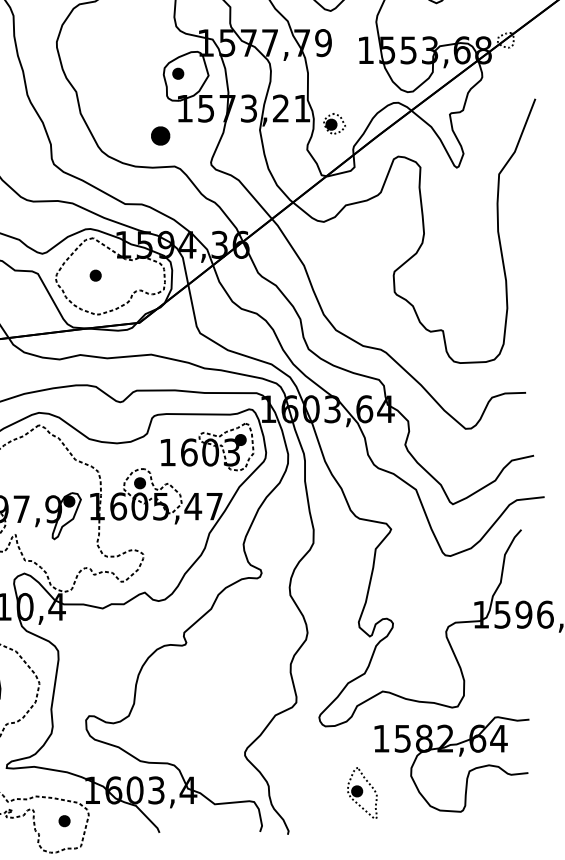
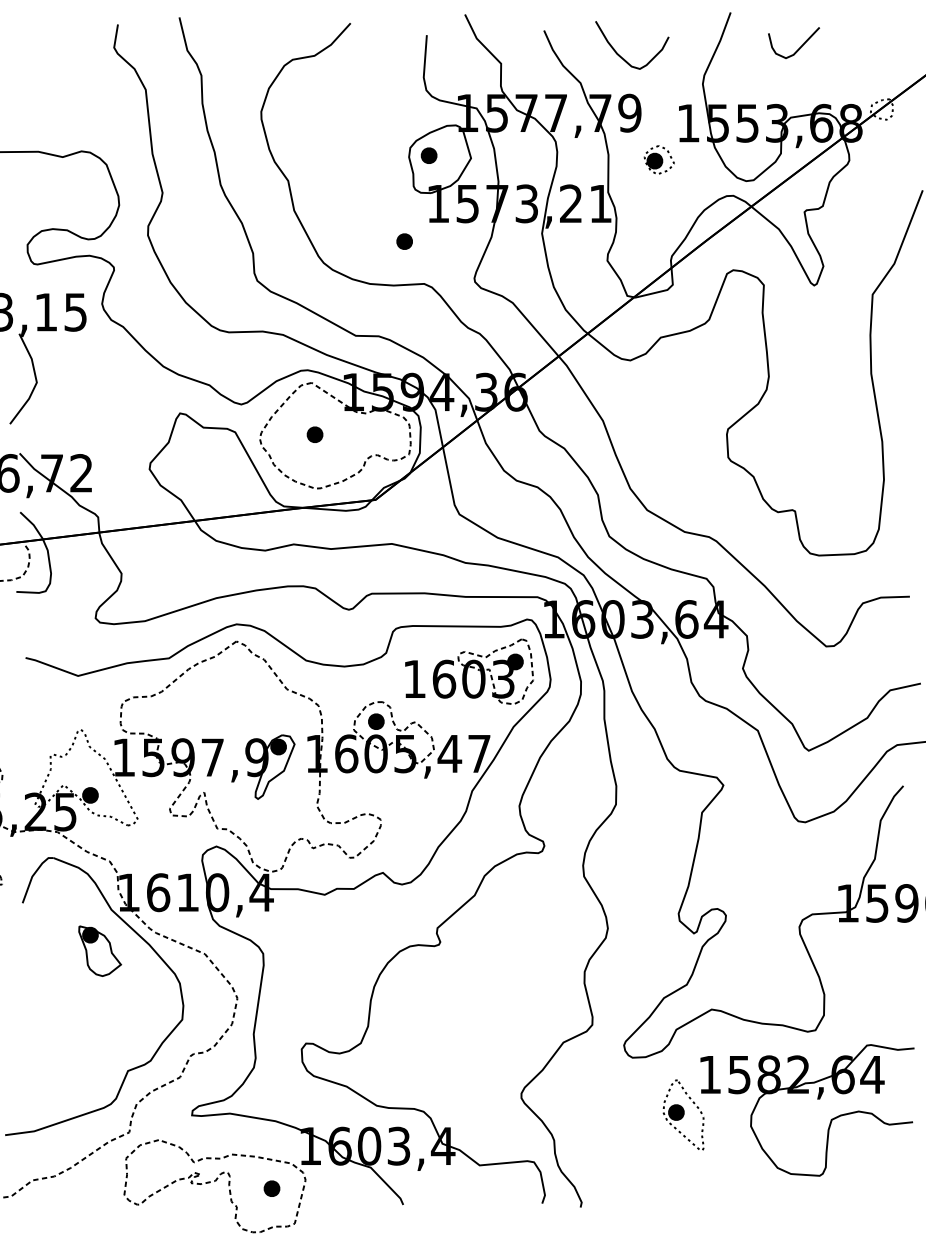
part: (334, 123) -> (658, 159), moved
part: (160, 135) -> (404, 241), size x0.62
part: (362, 792) -> (683, 1114), moved

